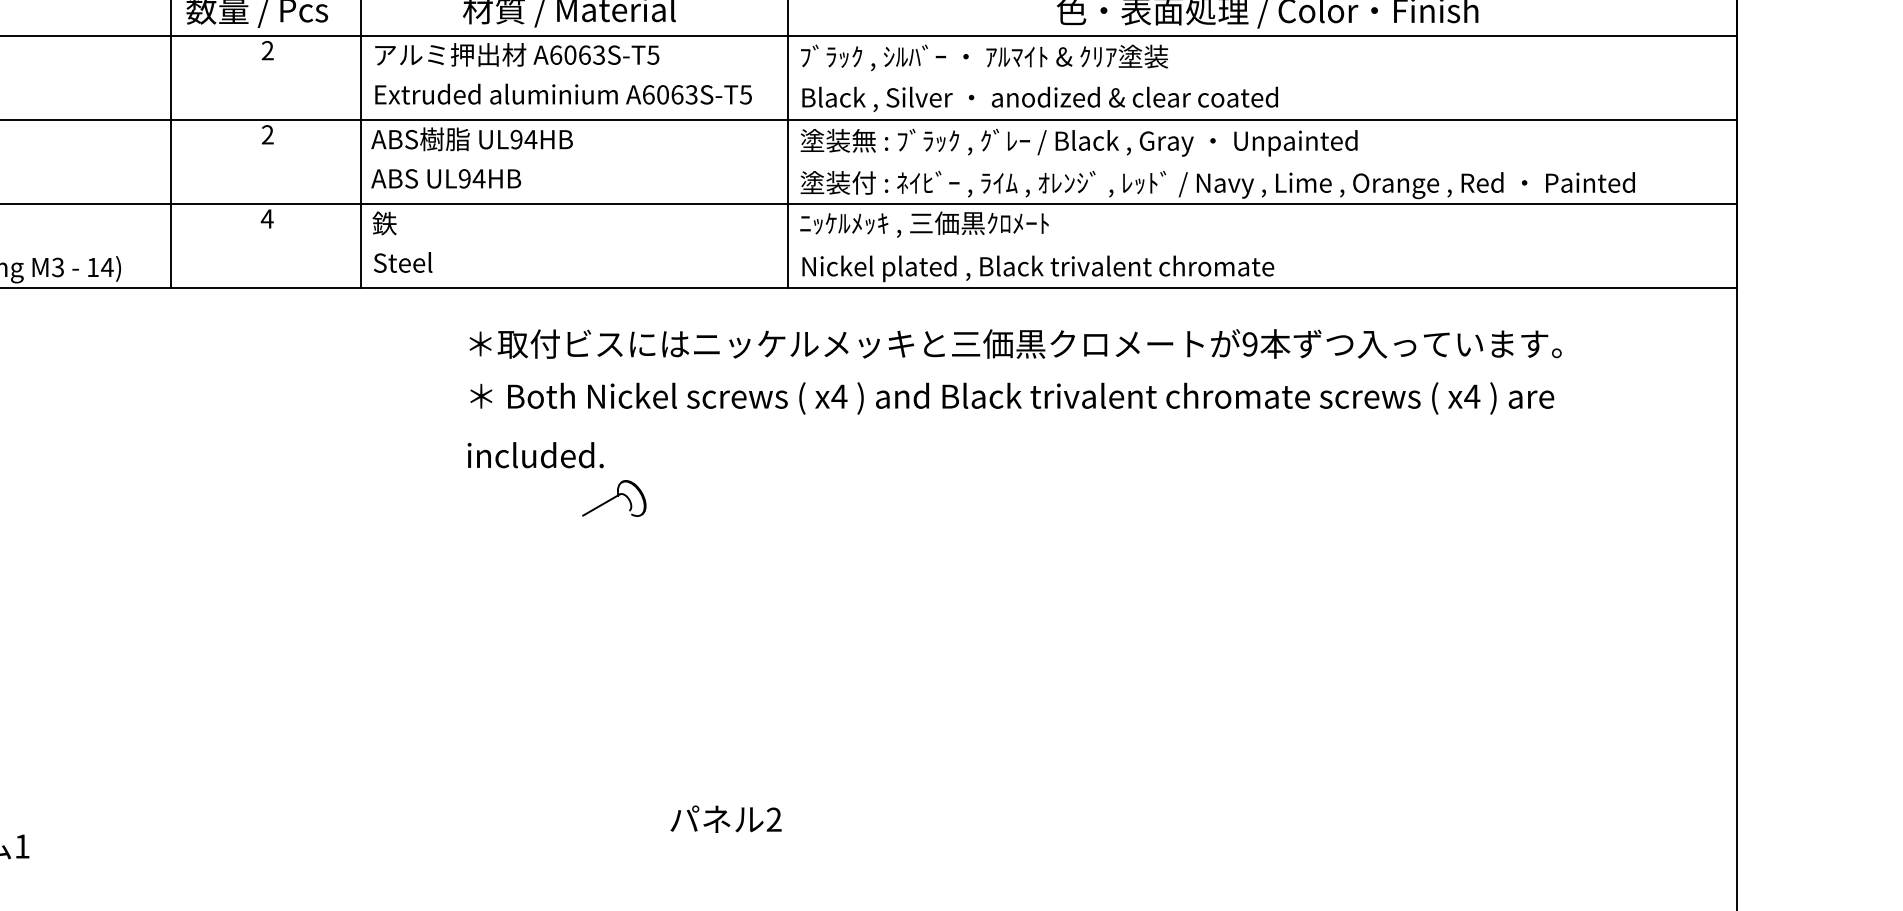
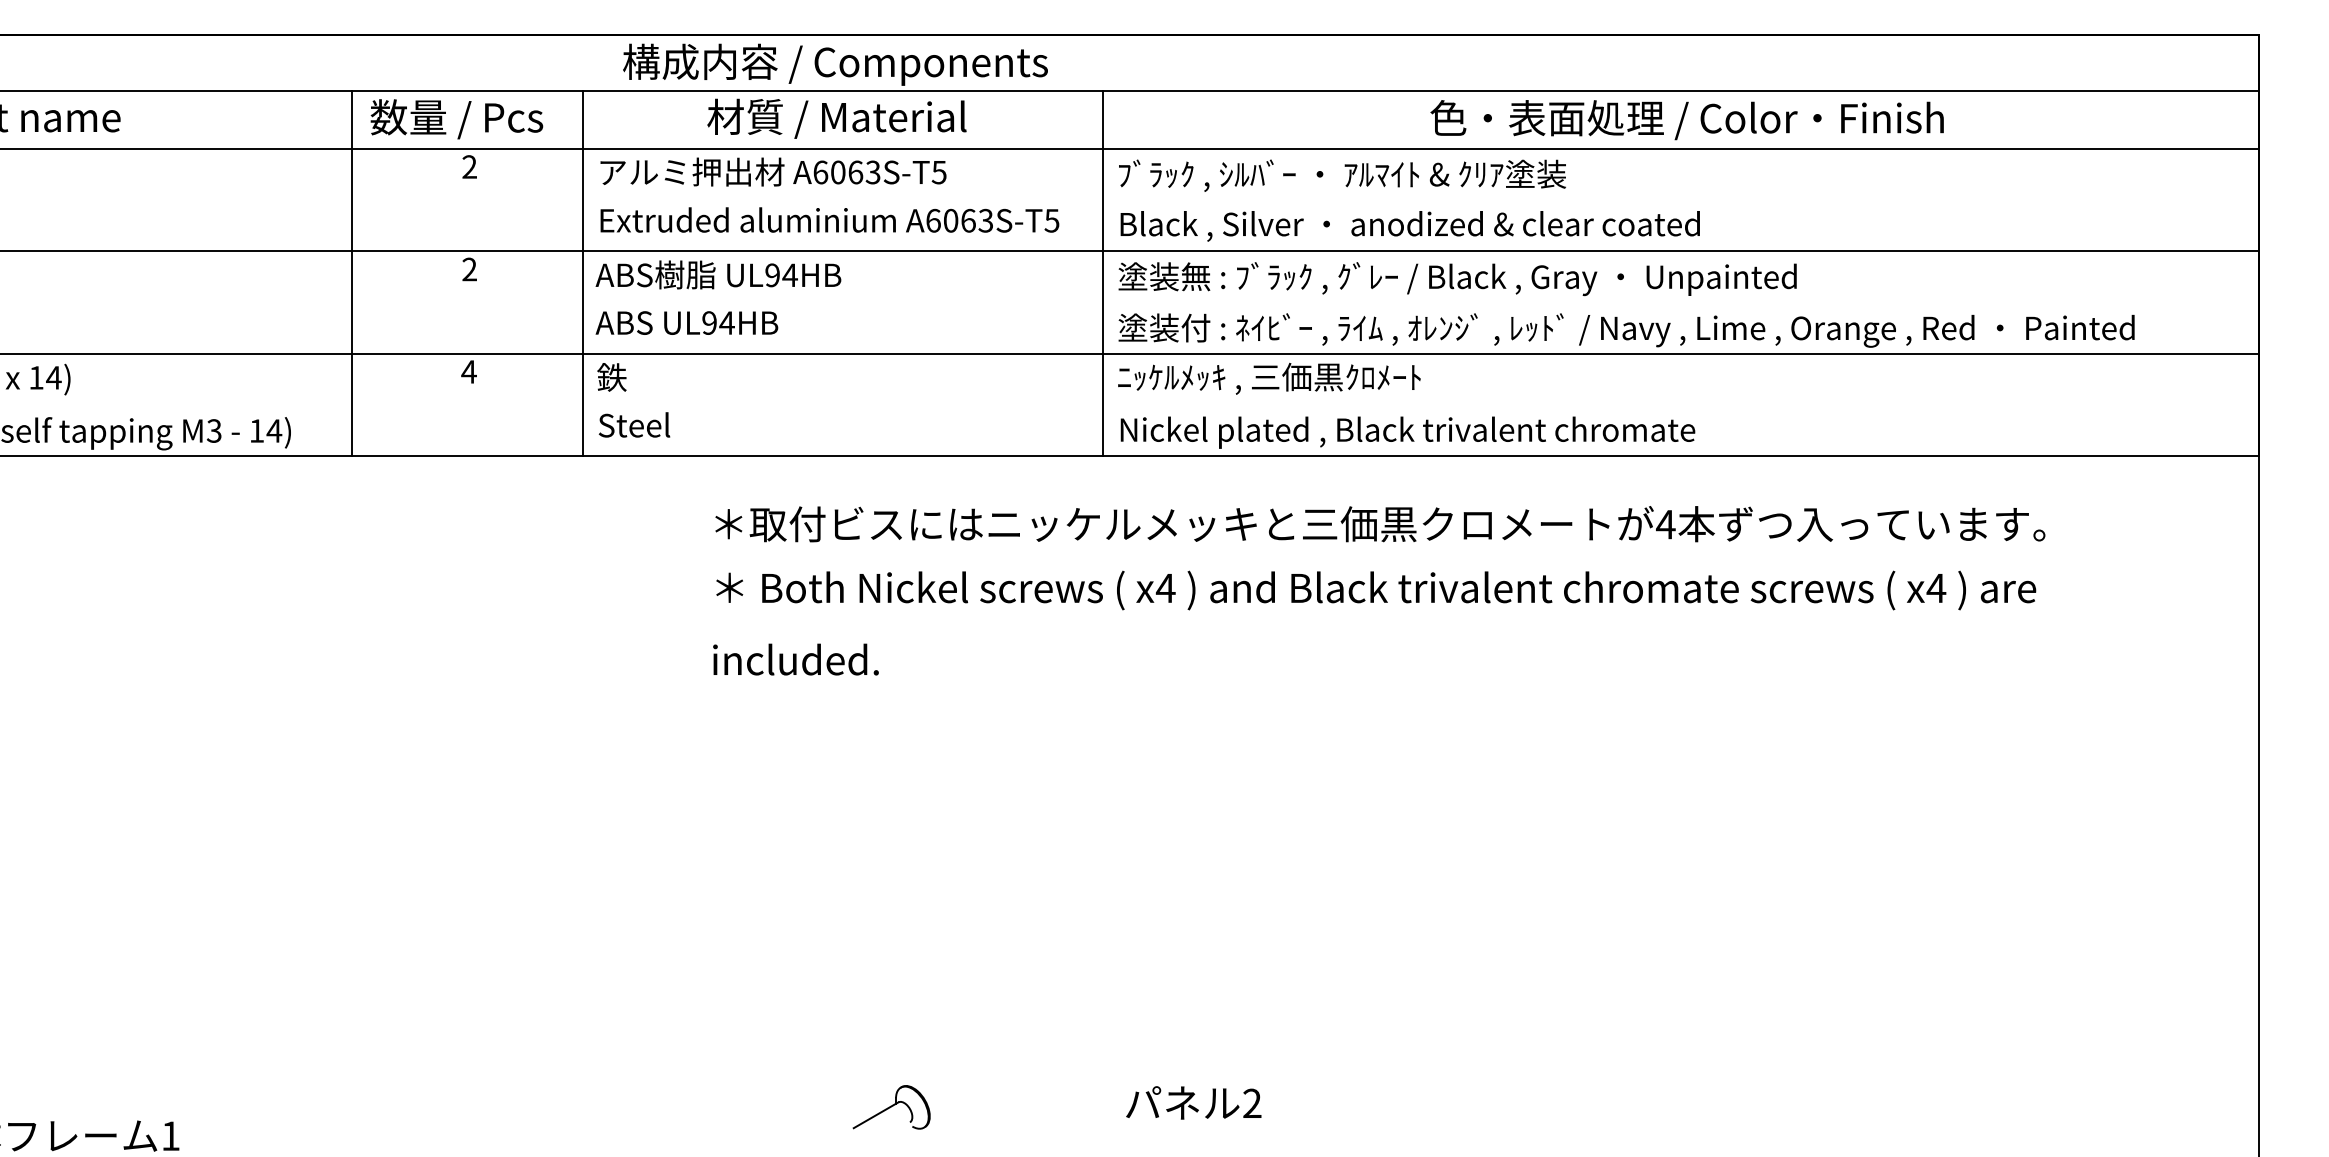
text: (1249, 344) -> (1665, 524), 9 -> 4
part: (614, 498) -> (891, 1107), moved
text: (725, 818) -> (1193, 1102), moved

